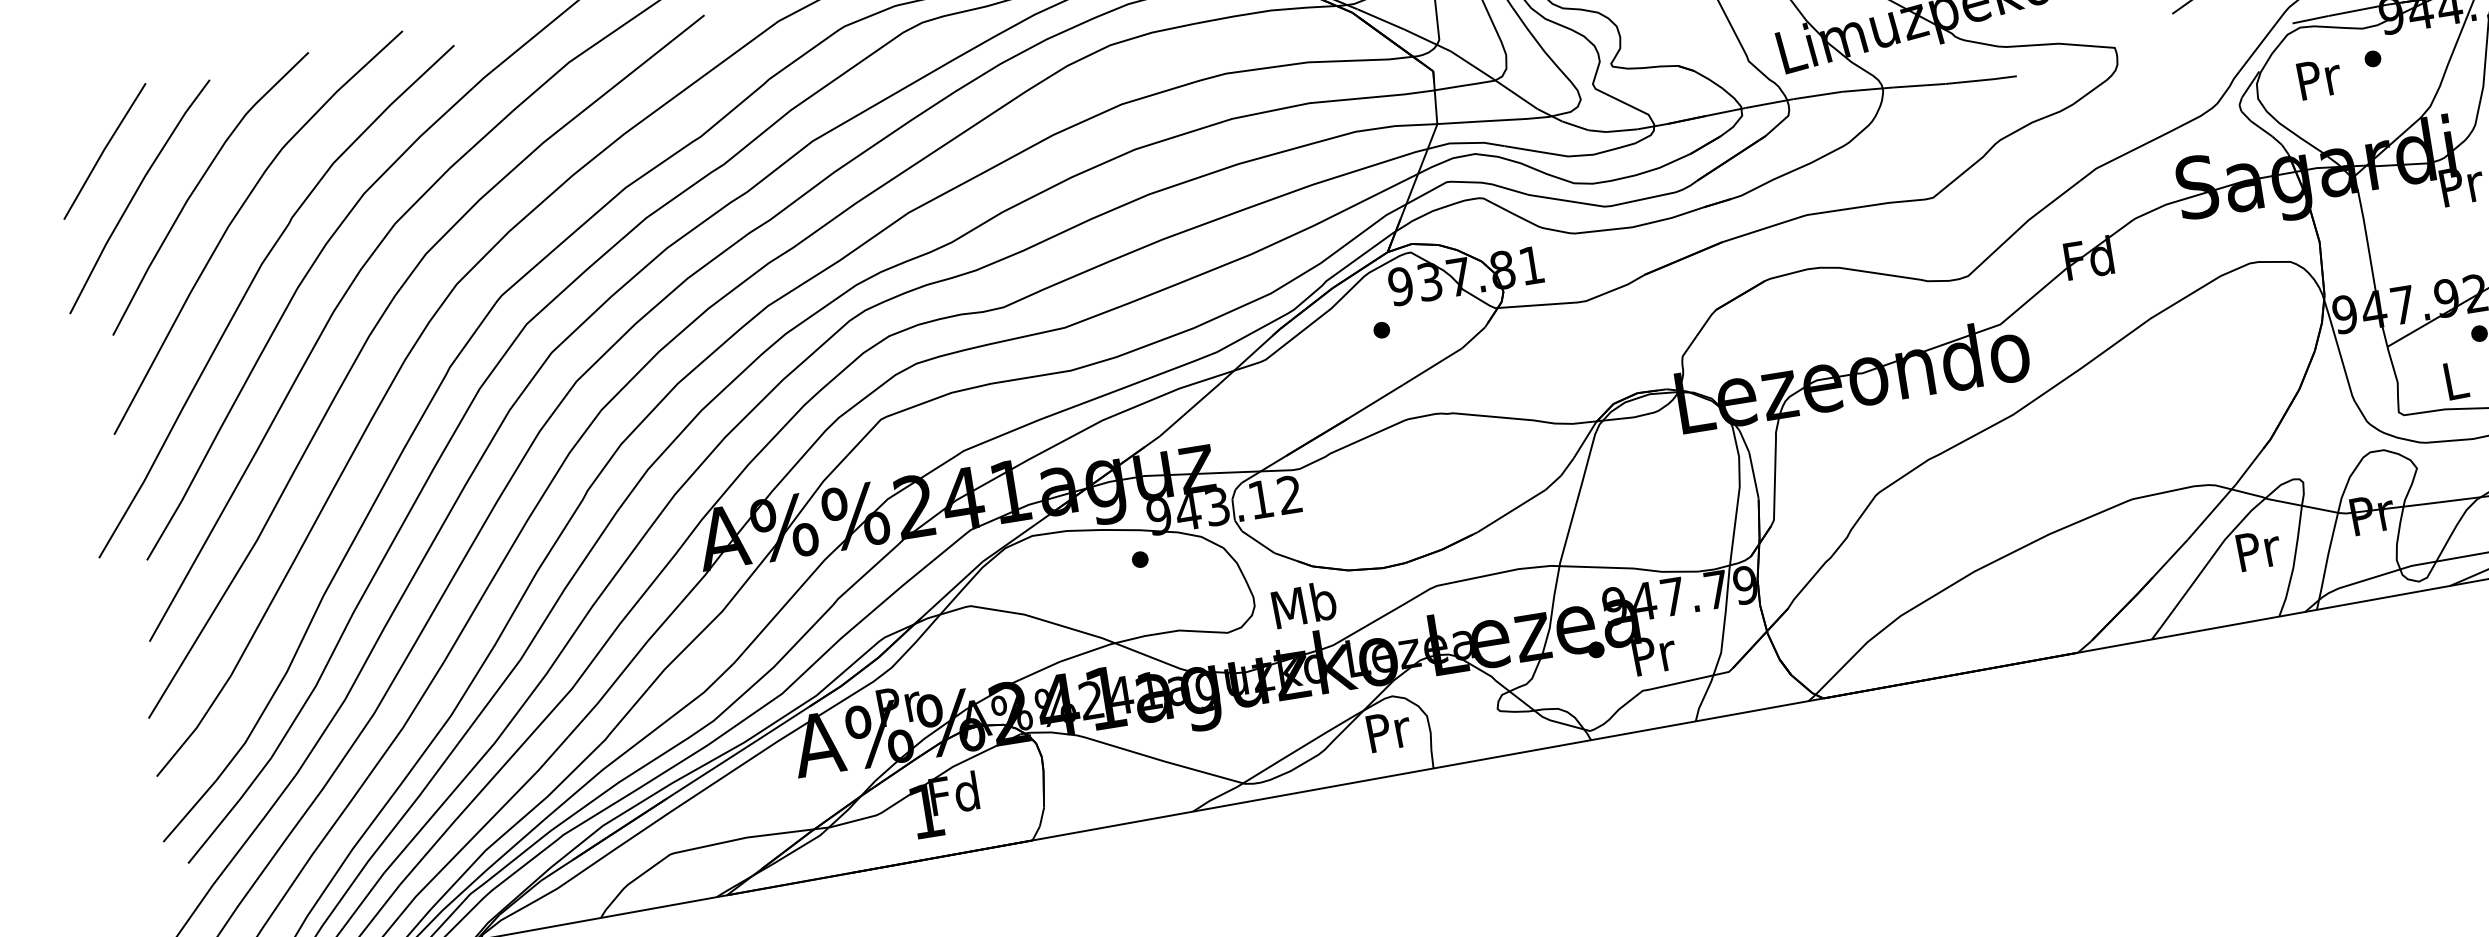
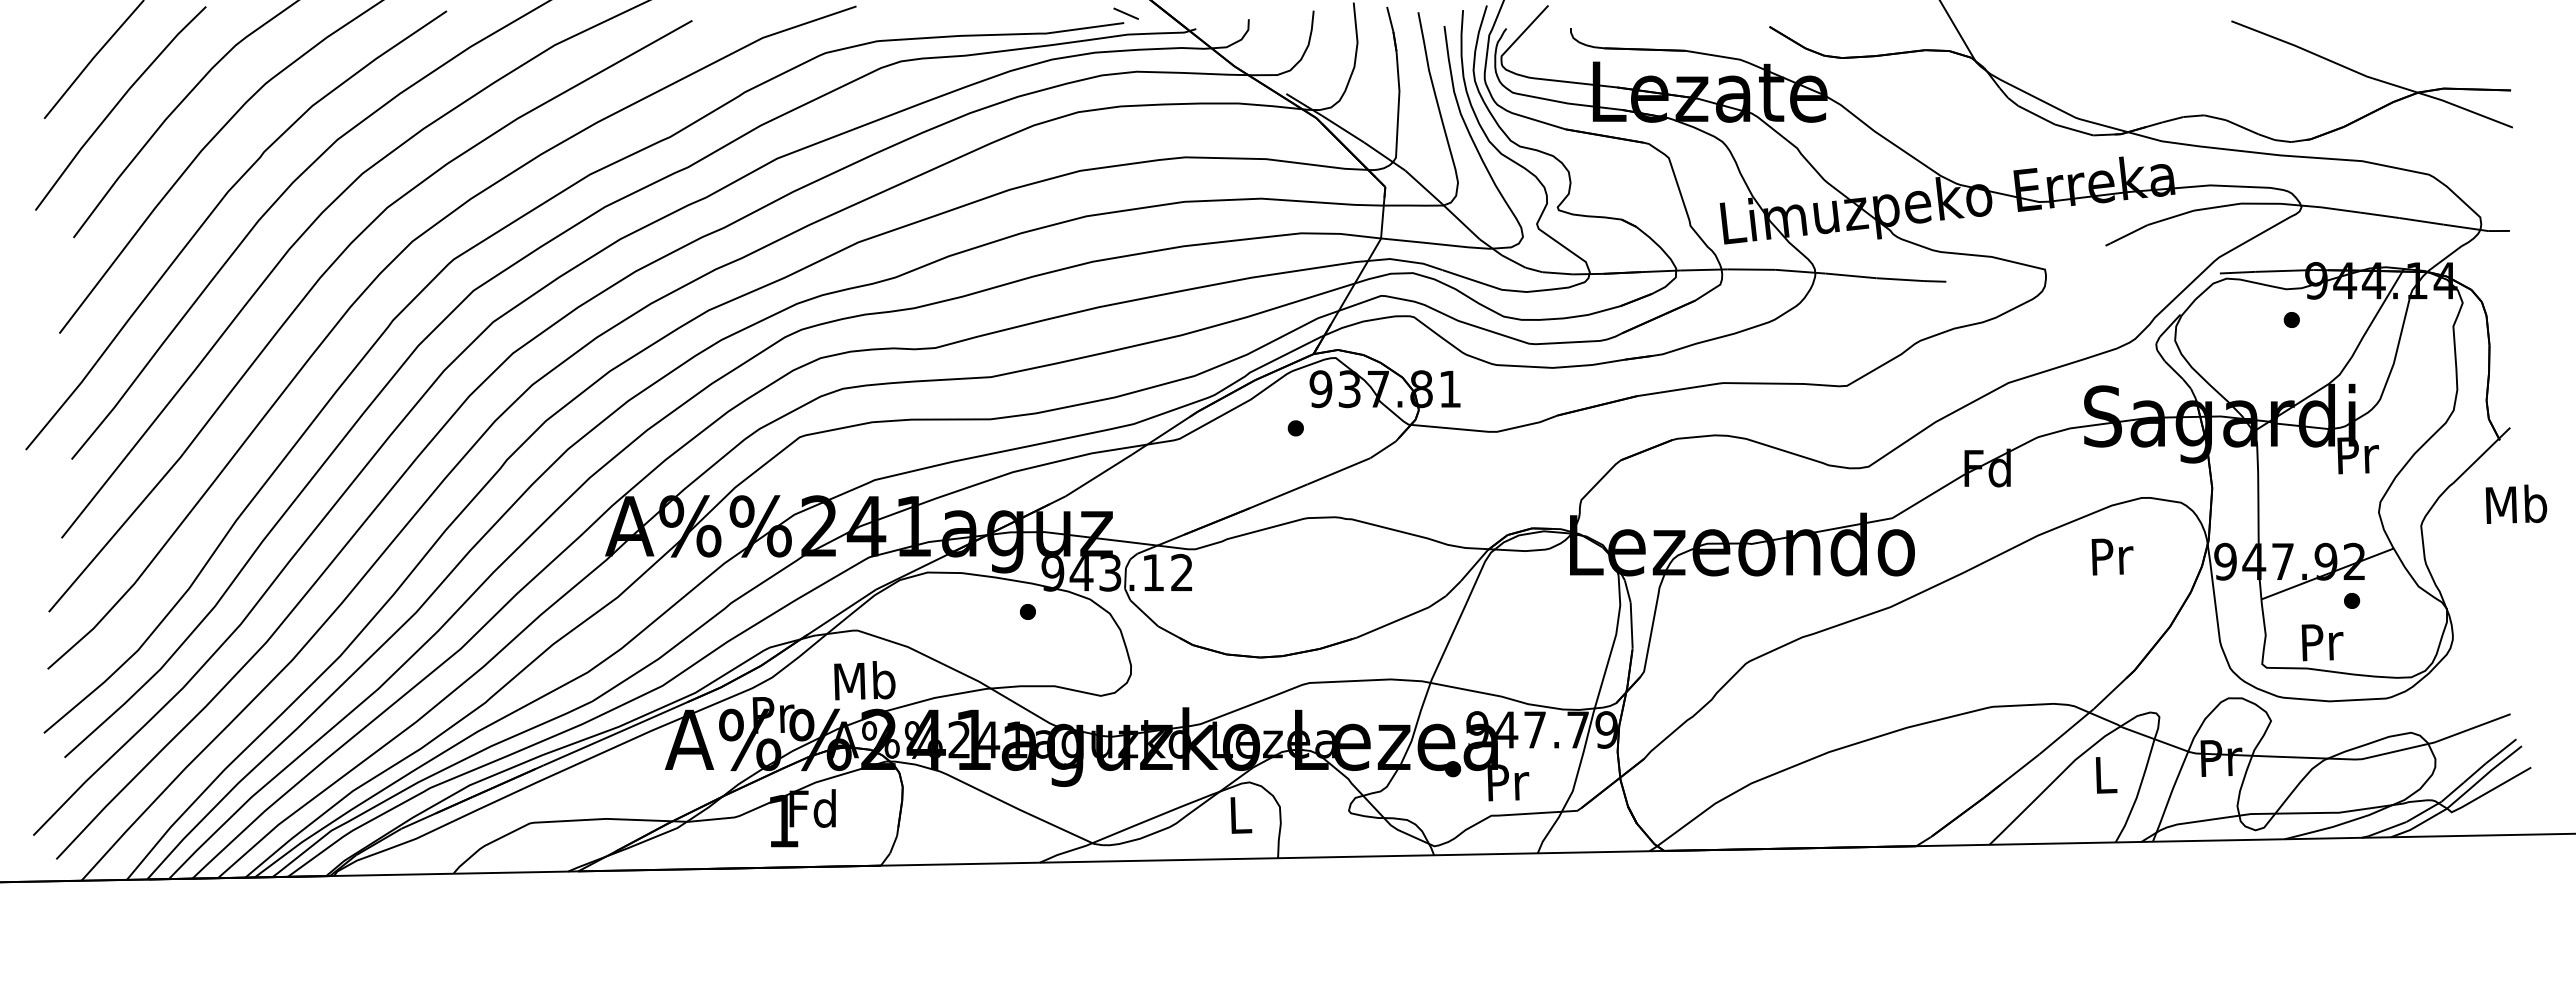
text: (2319, 78) -> (2112, 556), moved
text: (2456, 380) -> (2322, 642), L -> Pr
text: (2259, 550) -> (2106, 775), Pr -> L
text: (1303, 604) -> (864, 680), moved
text: (1388, 731) -> (1240, 815), Pr -> L

